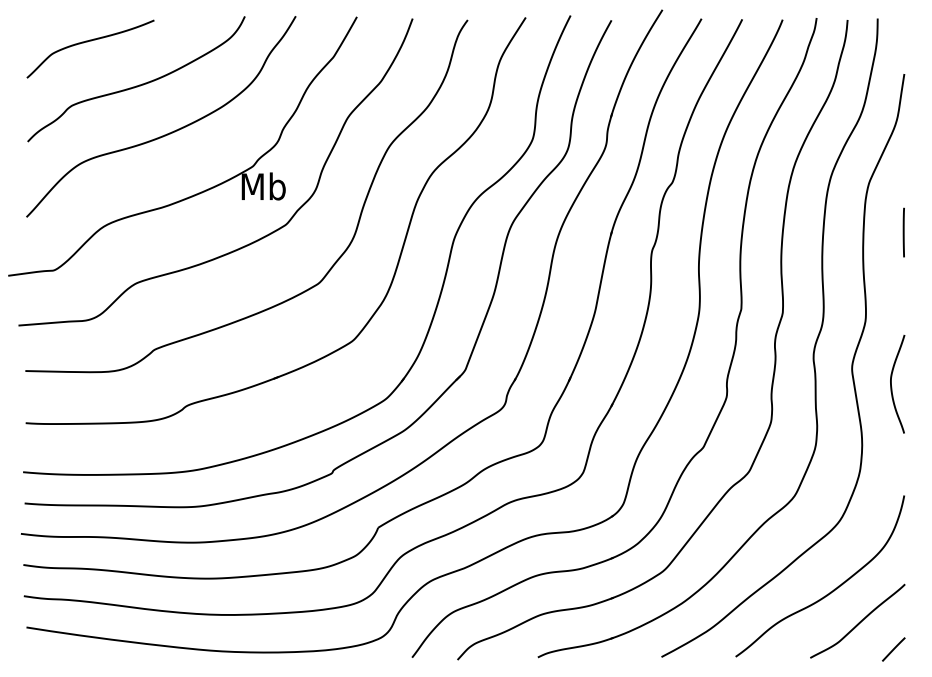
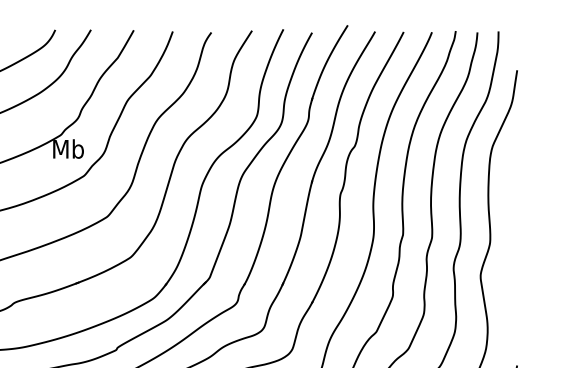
line: (903, 232) -> (516, 181), removed
curve: (892, 387) -> (508, 289), removed

